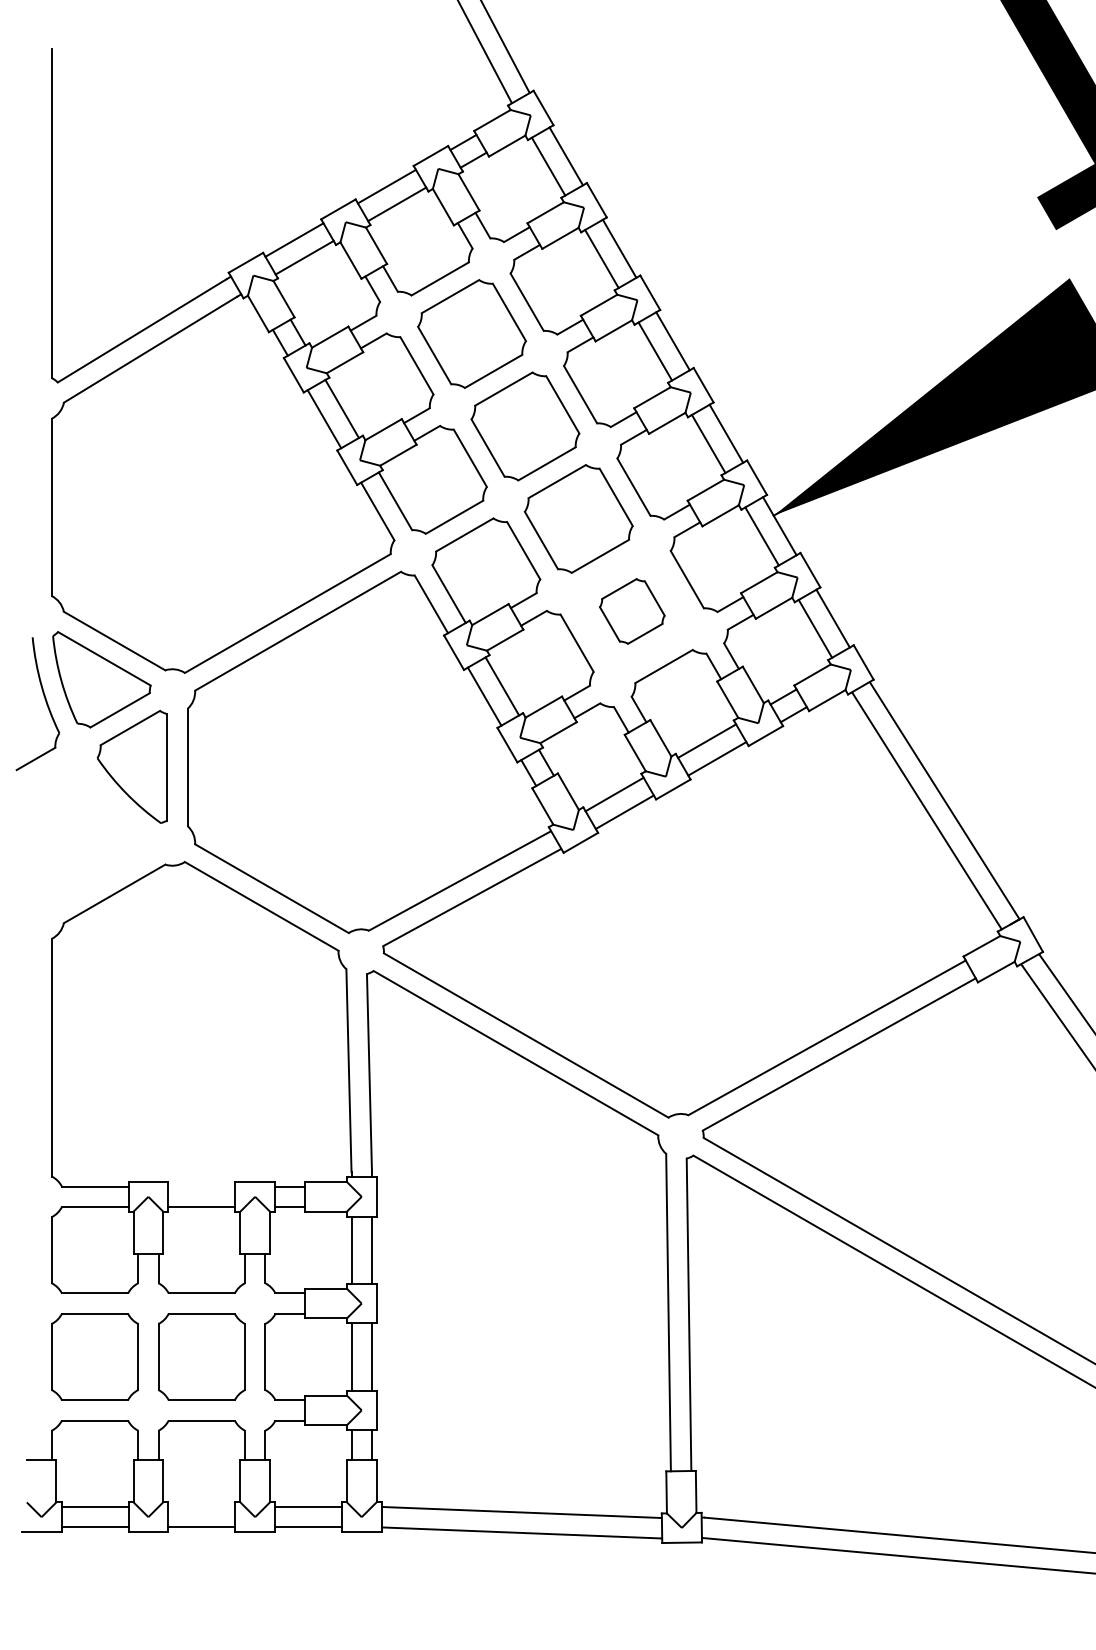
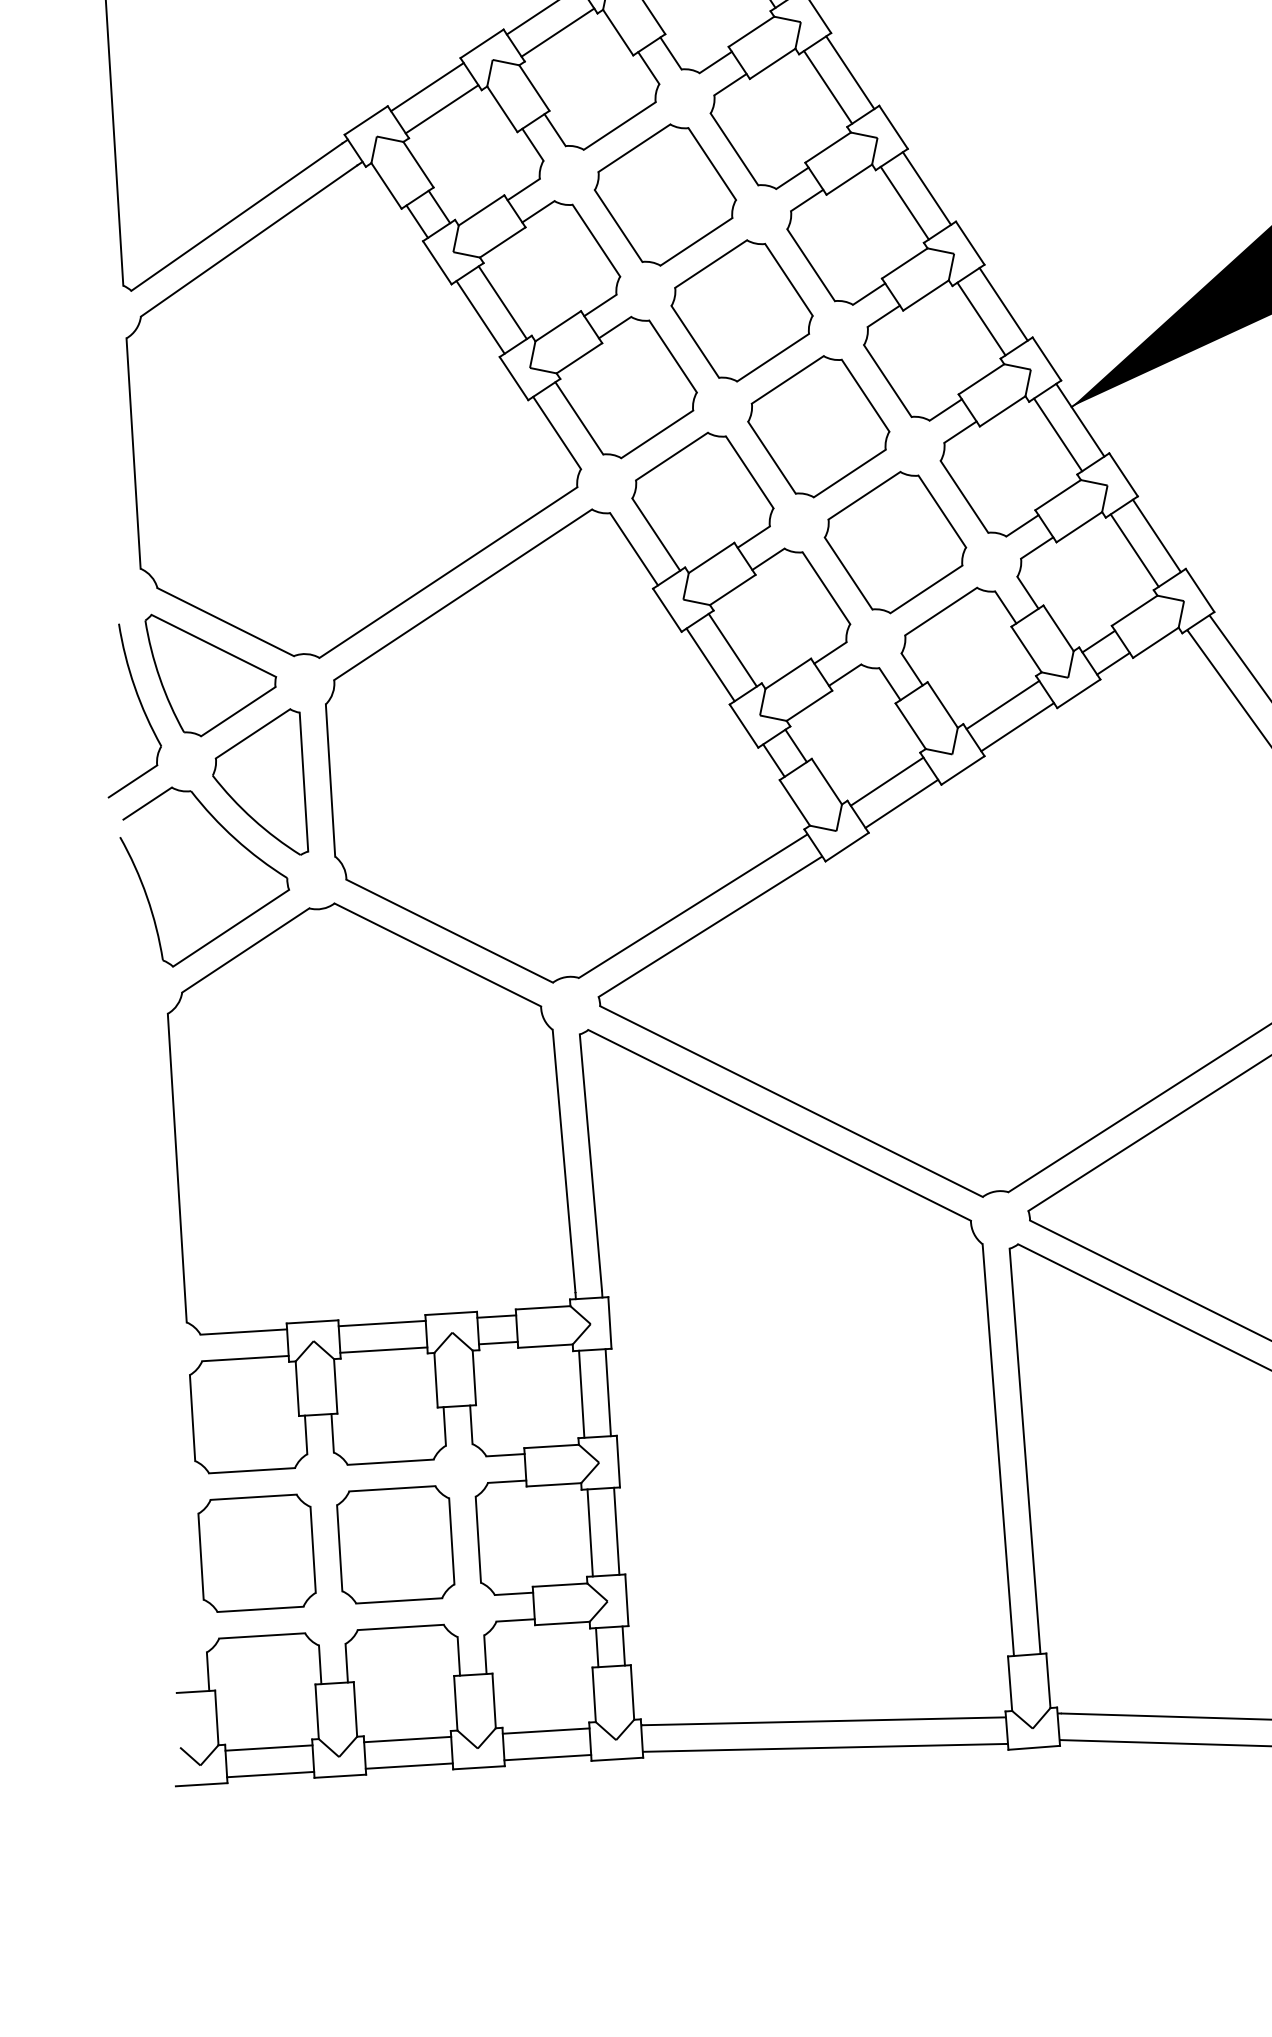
part: (632, 611) -> (895, 542), size x1.67
part: (111, 808) -> (234, 839), added
line: (201, 1186) -> (381, 1323), added
line: (201, 1506) -> (407, 1738), added

